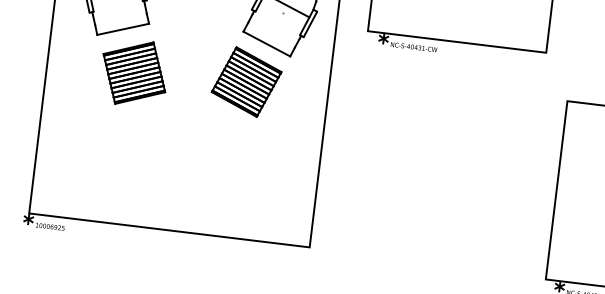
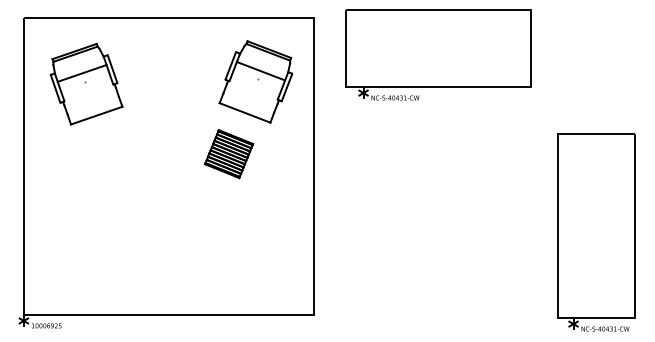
part: (134, 72) -> (113, 158), removed
part: (246, 81) -> (228, 153), size x0.7

